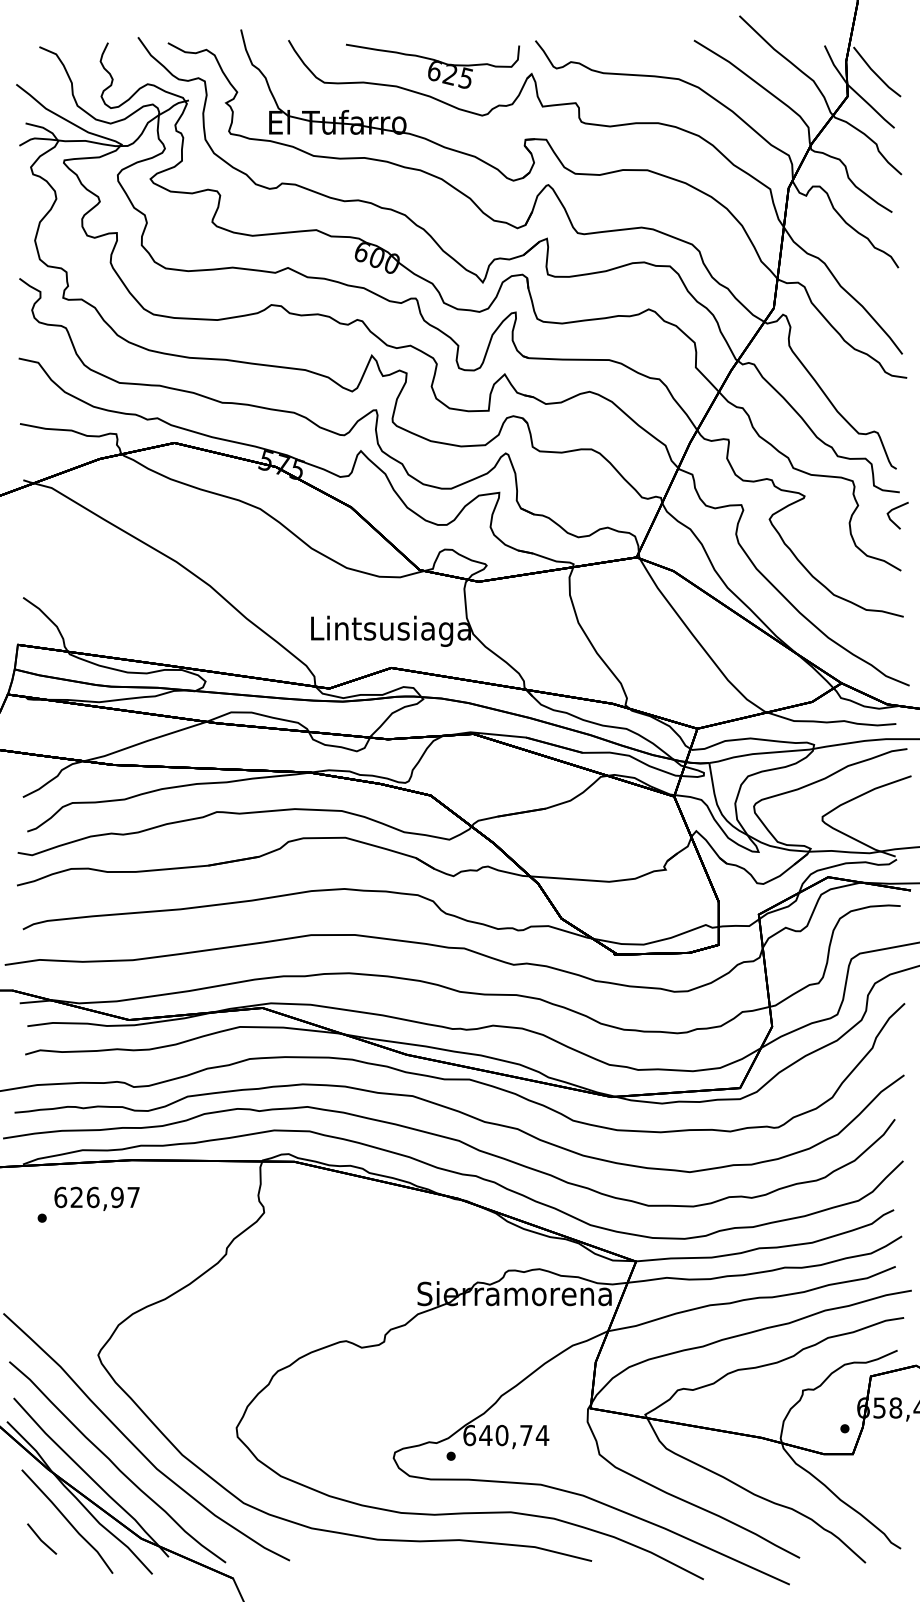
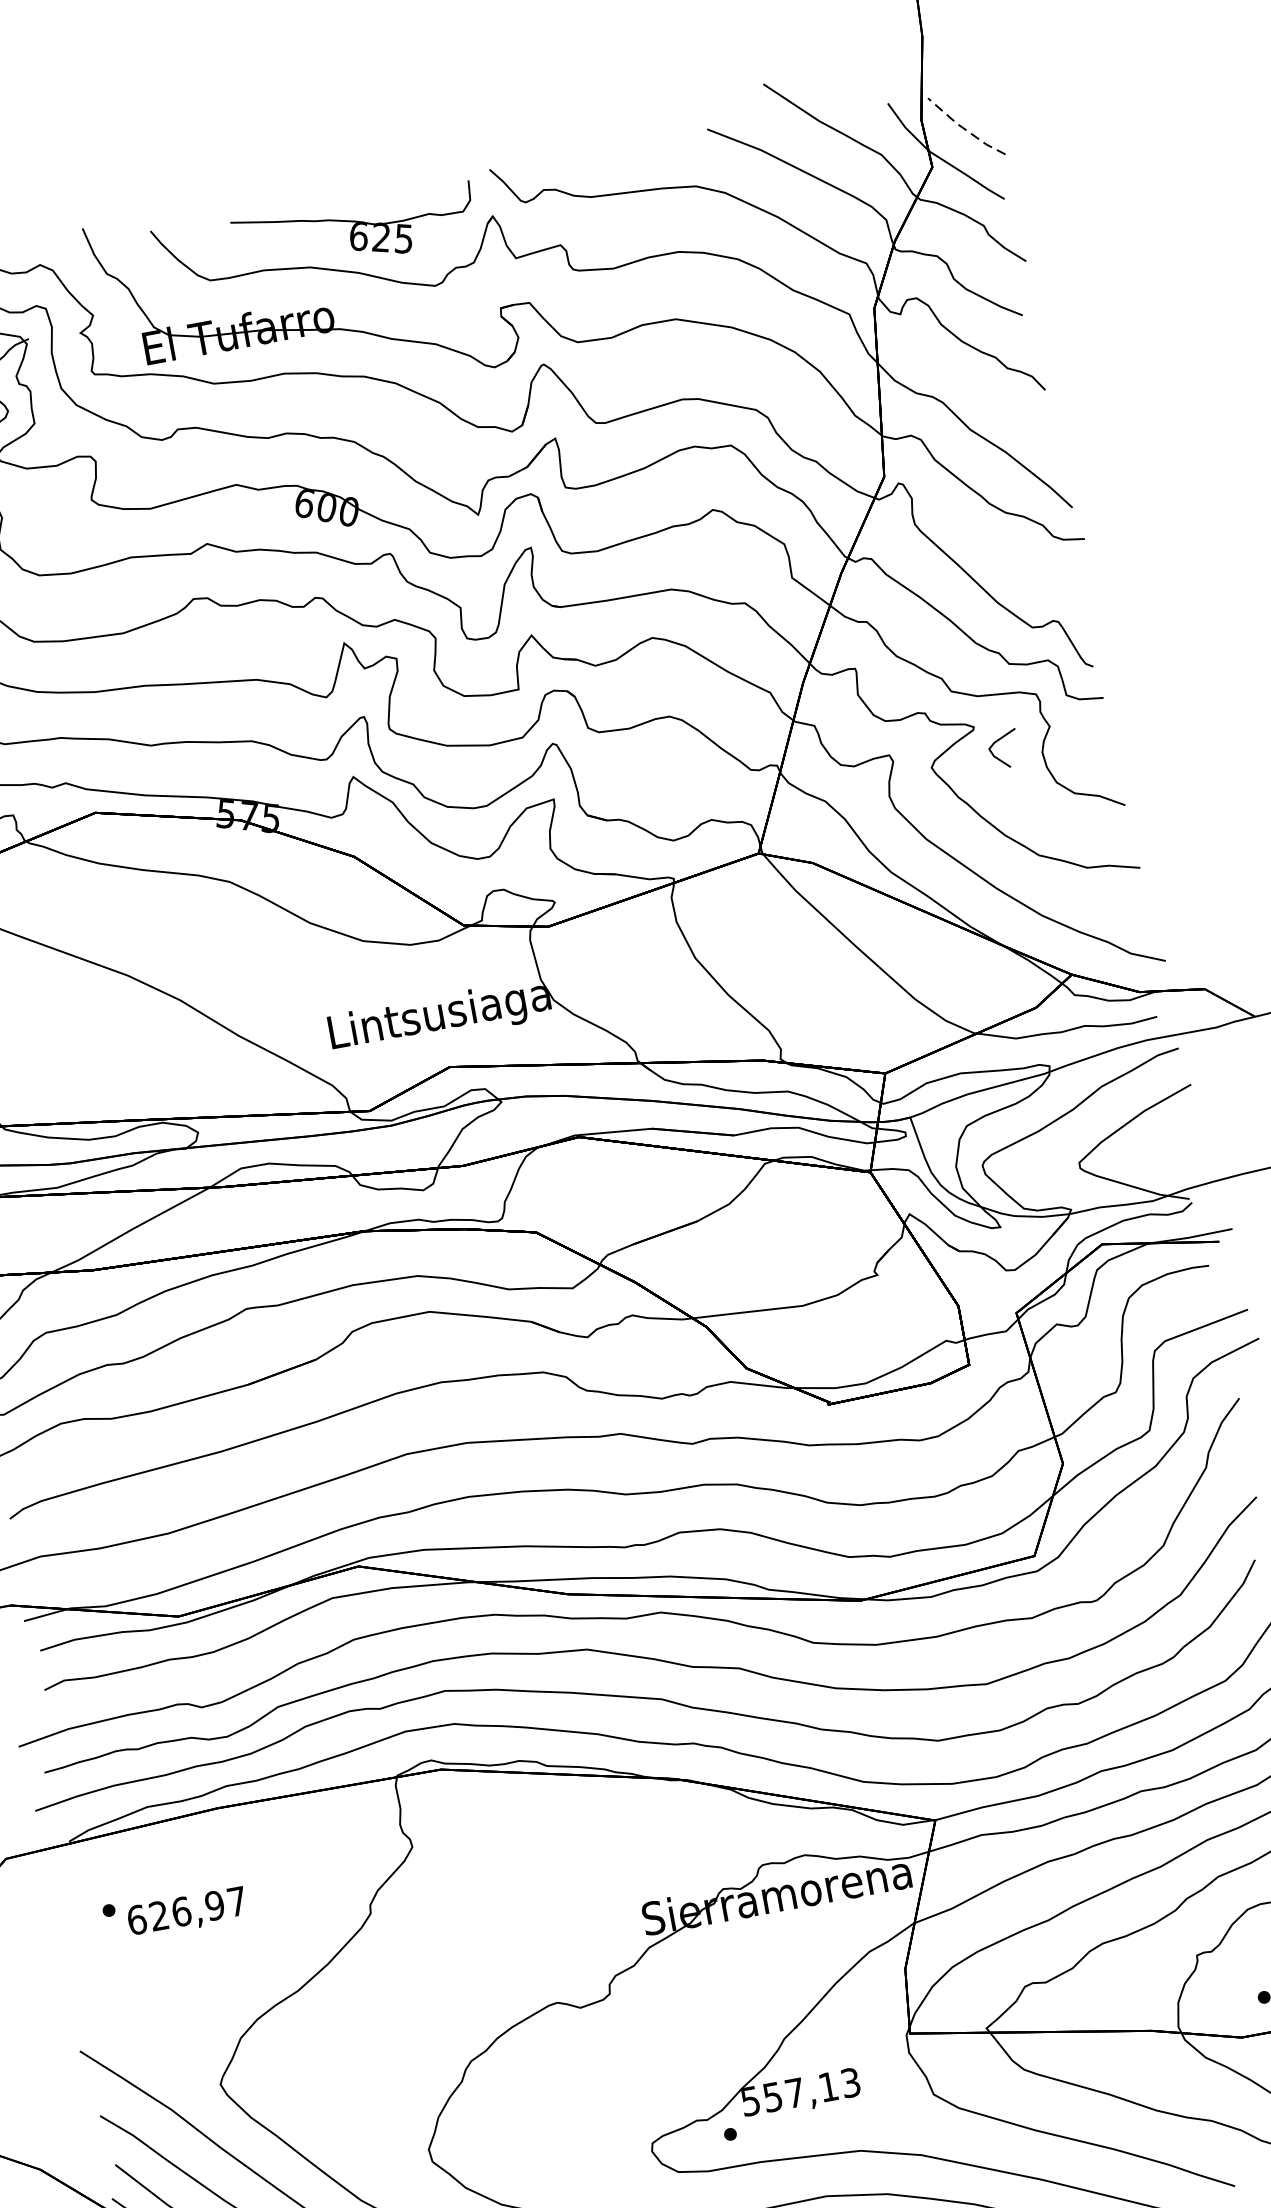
line: (875, 73) -> (964, 128), solid -> dashed
line: (895, 509) -> (999, 741), moved
text: (96, 1198) -> (186, 1912), moved
text: (506, 1435) -> (801, 2091), 640,74 -> 557,13

